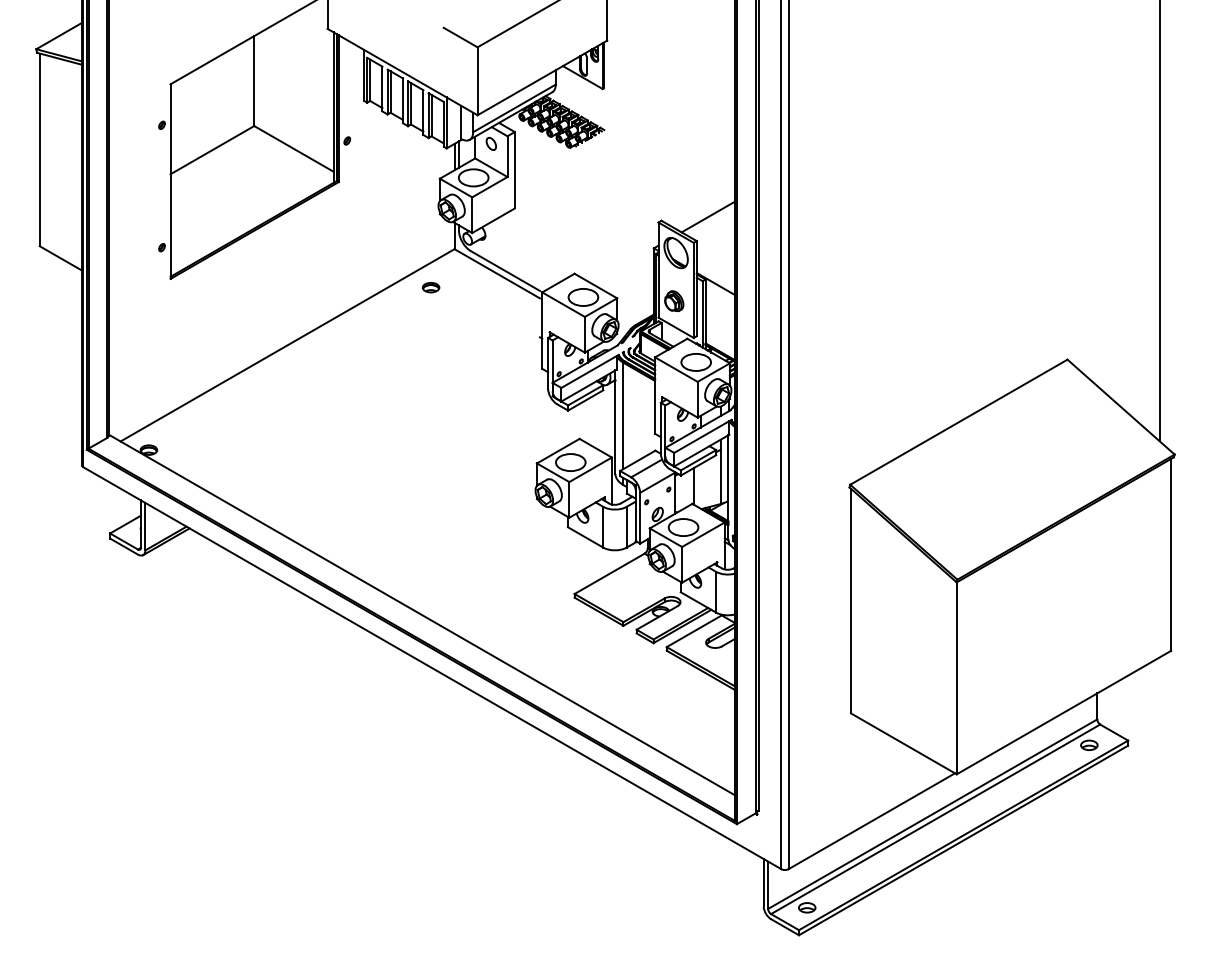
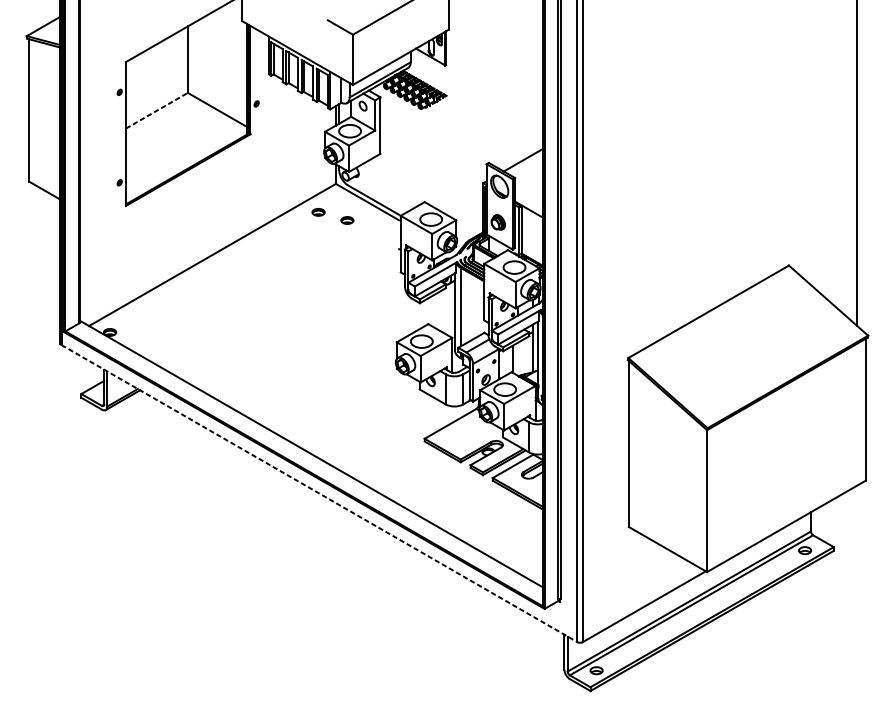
line: (212, 149) -> (157, 110), solid -> dashed
part: (469, 298) -> (346, 220), added
line: (432, 668) -> (319, 493), solid -> dashed

